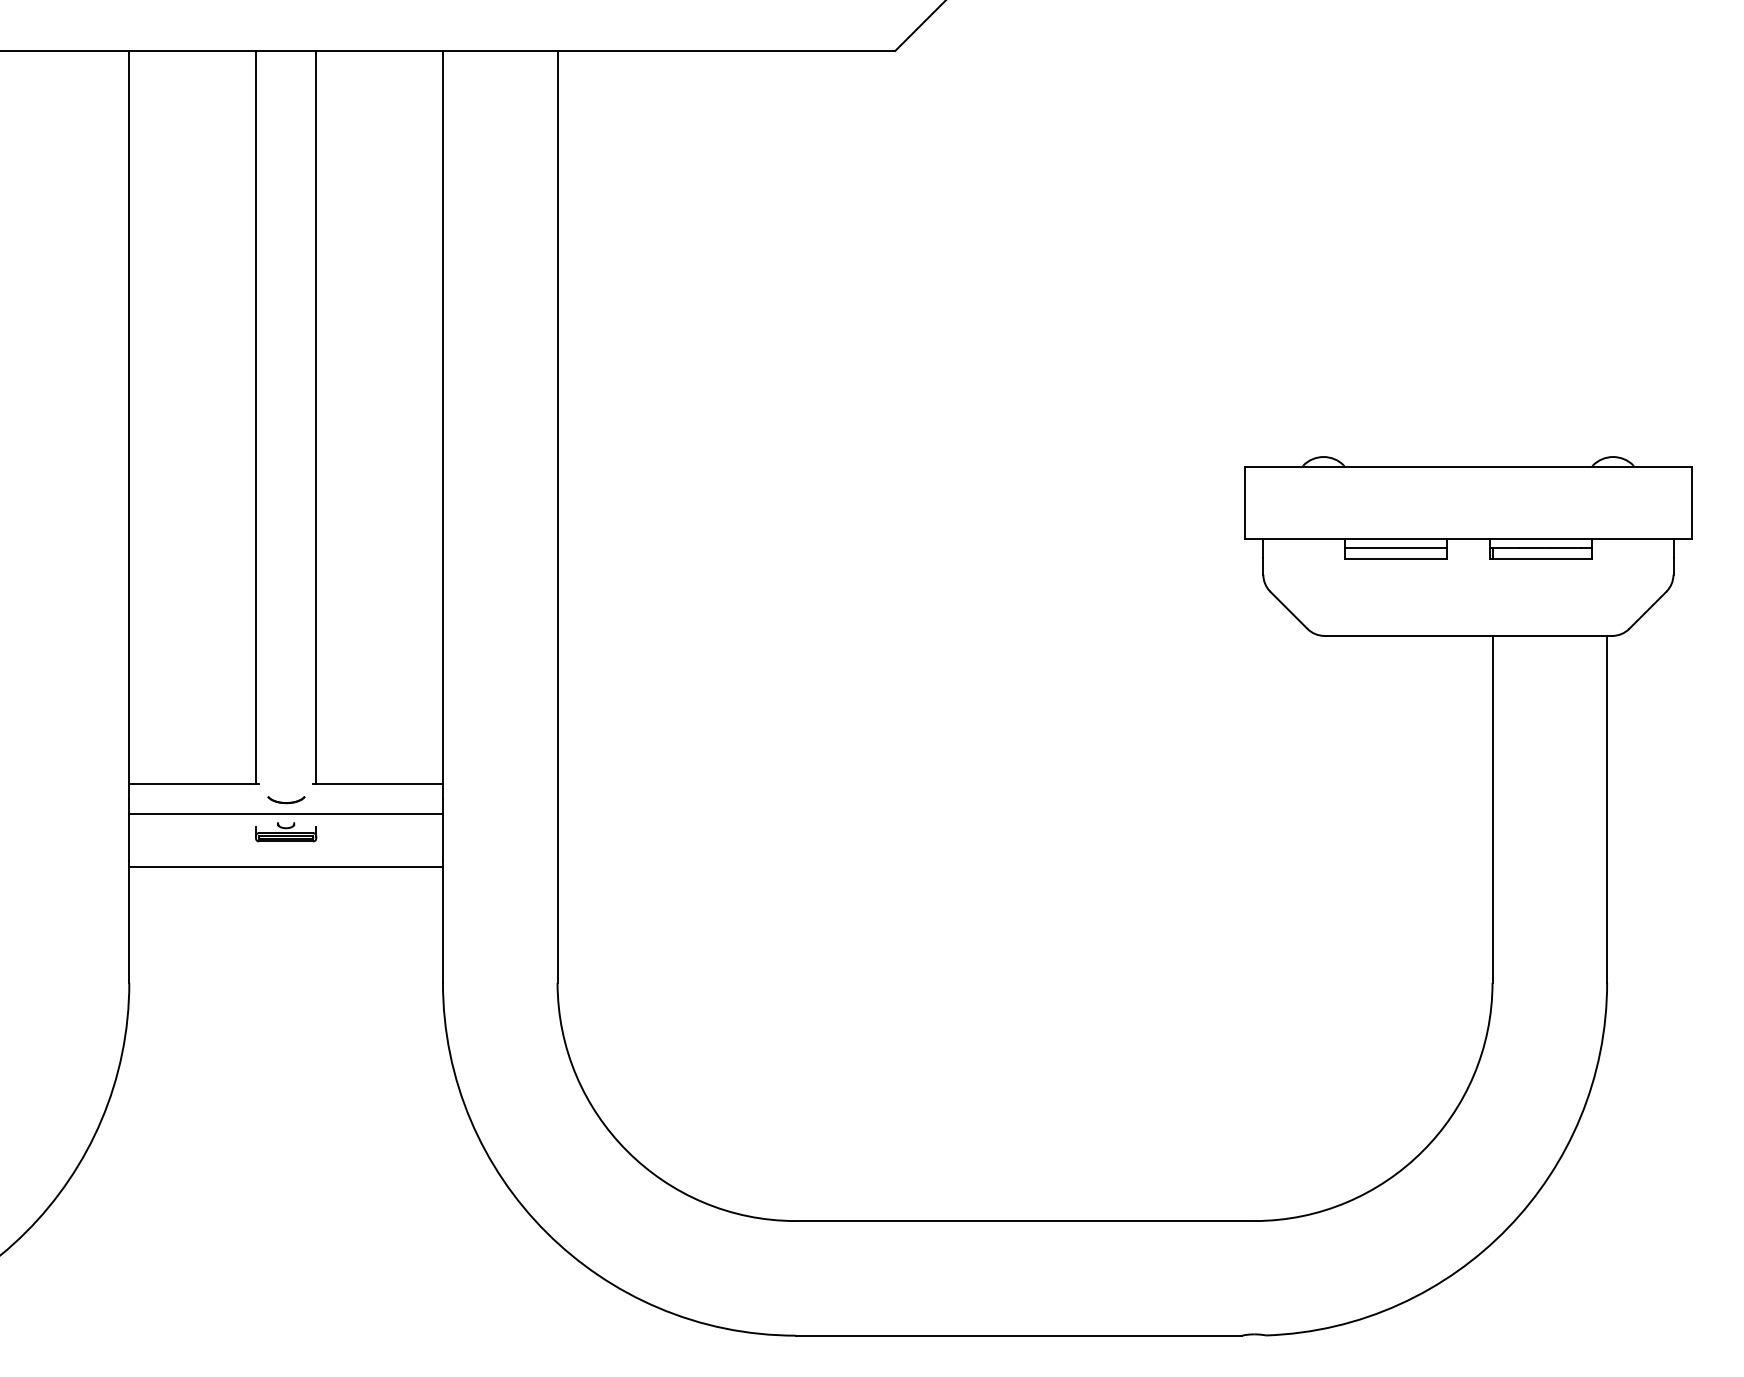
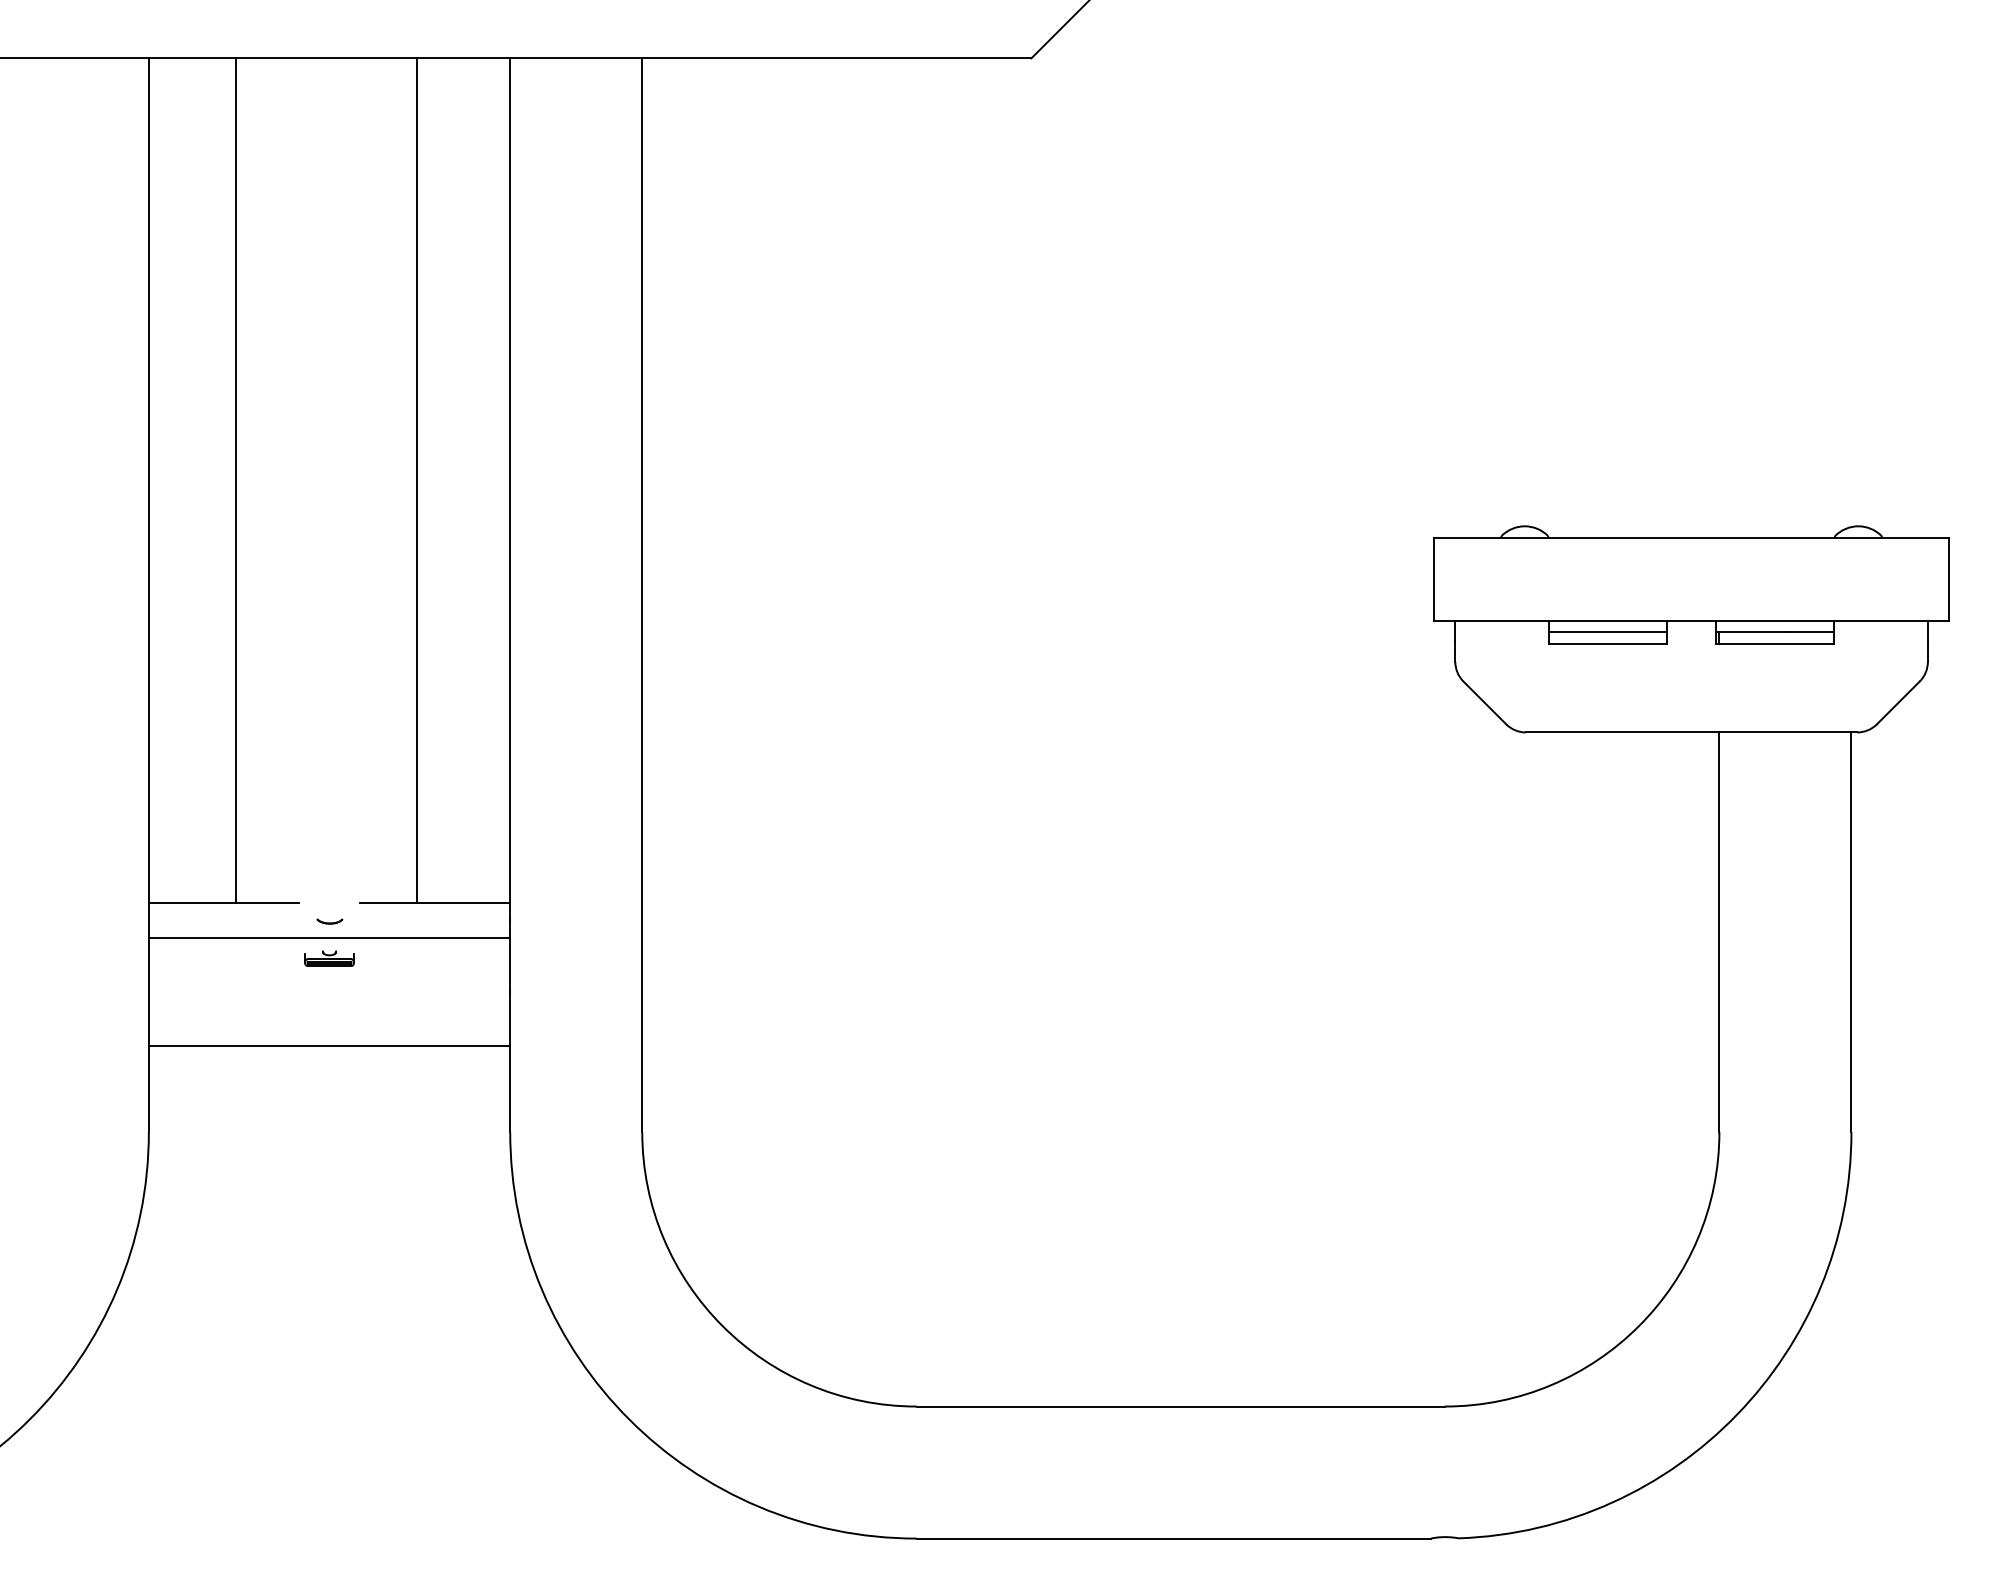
line: (255, 417) -> (235, 480), moved
line: (316, 417) -> (417, 480), moved
part: (286, 800) -> (329, 921), size x0.6
part: (286, 832) -> (329, 958), size x0.7
line: (286, 866) -> (329, 1046), moved

